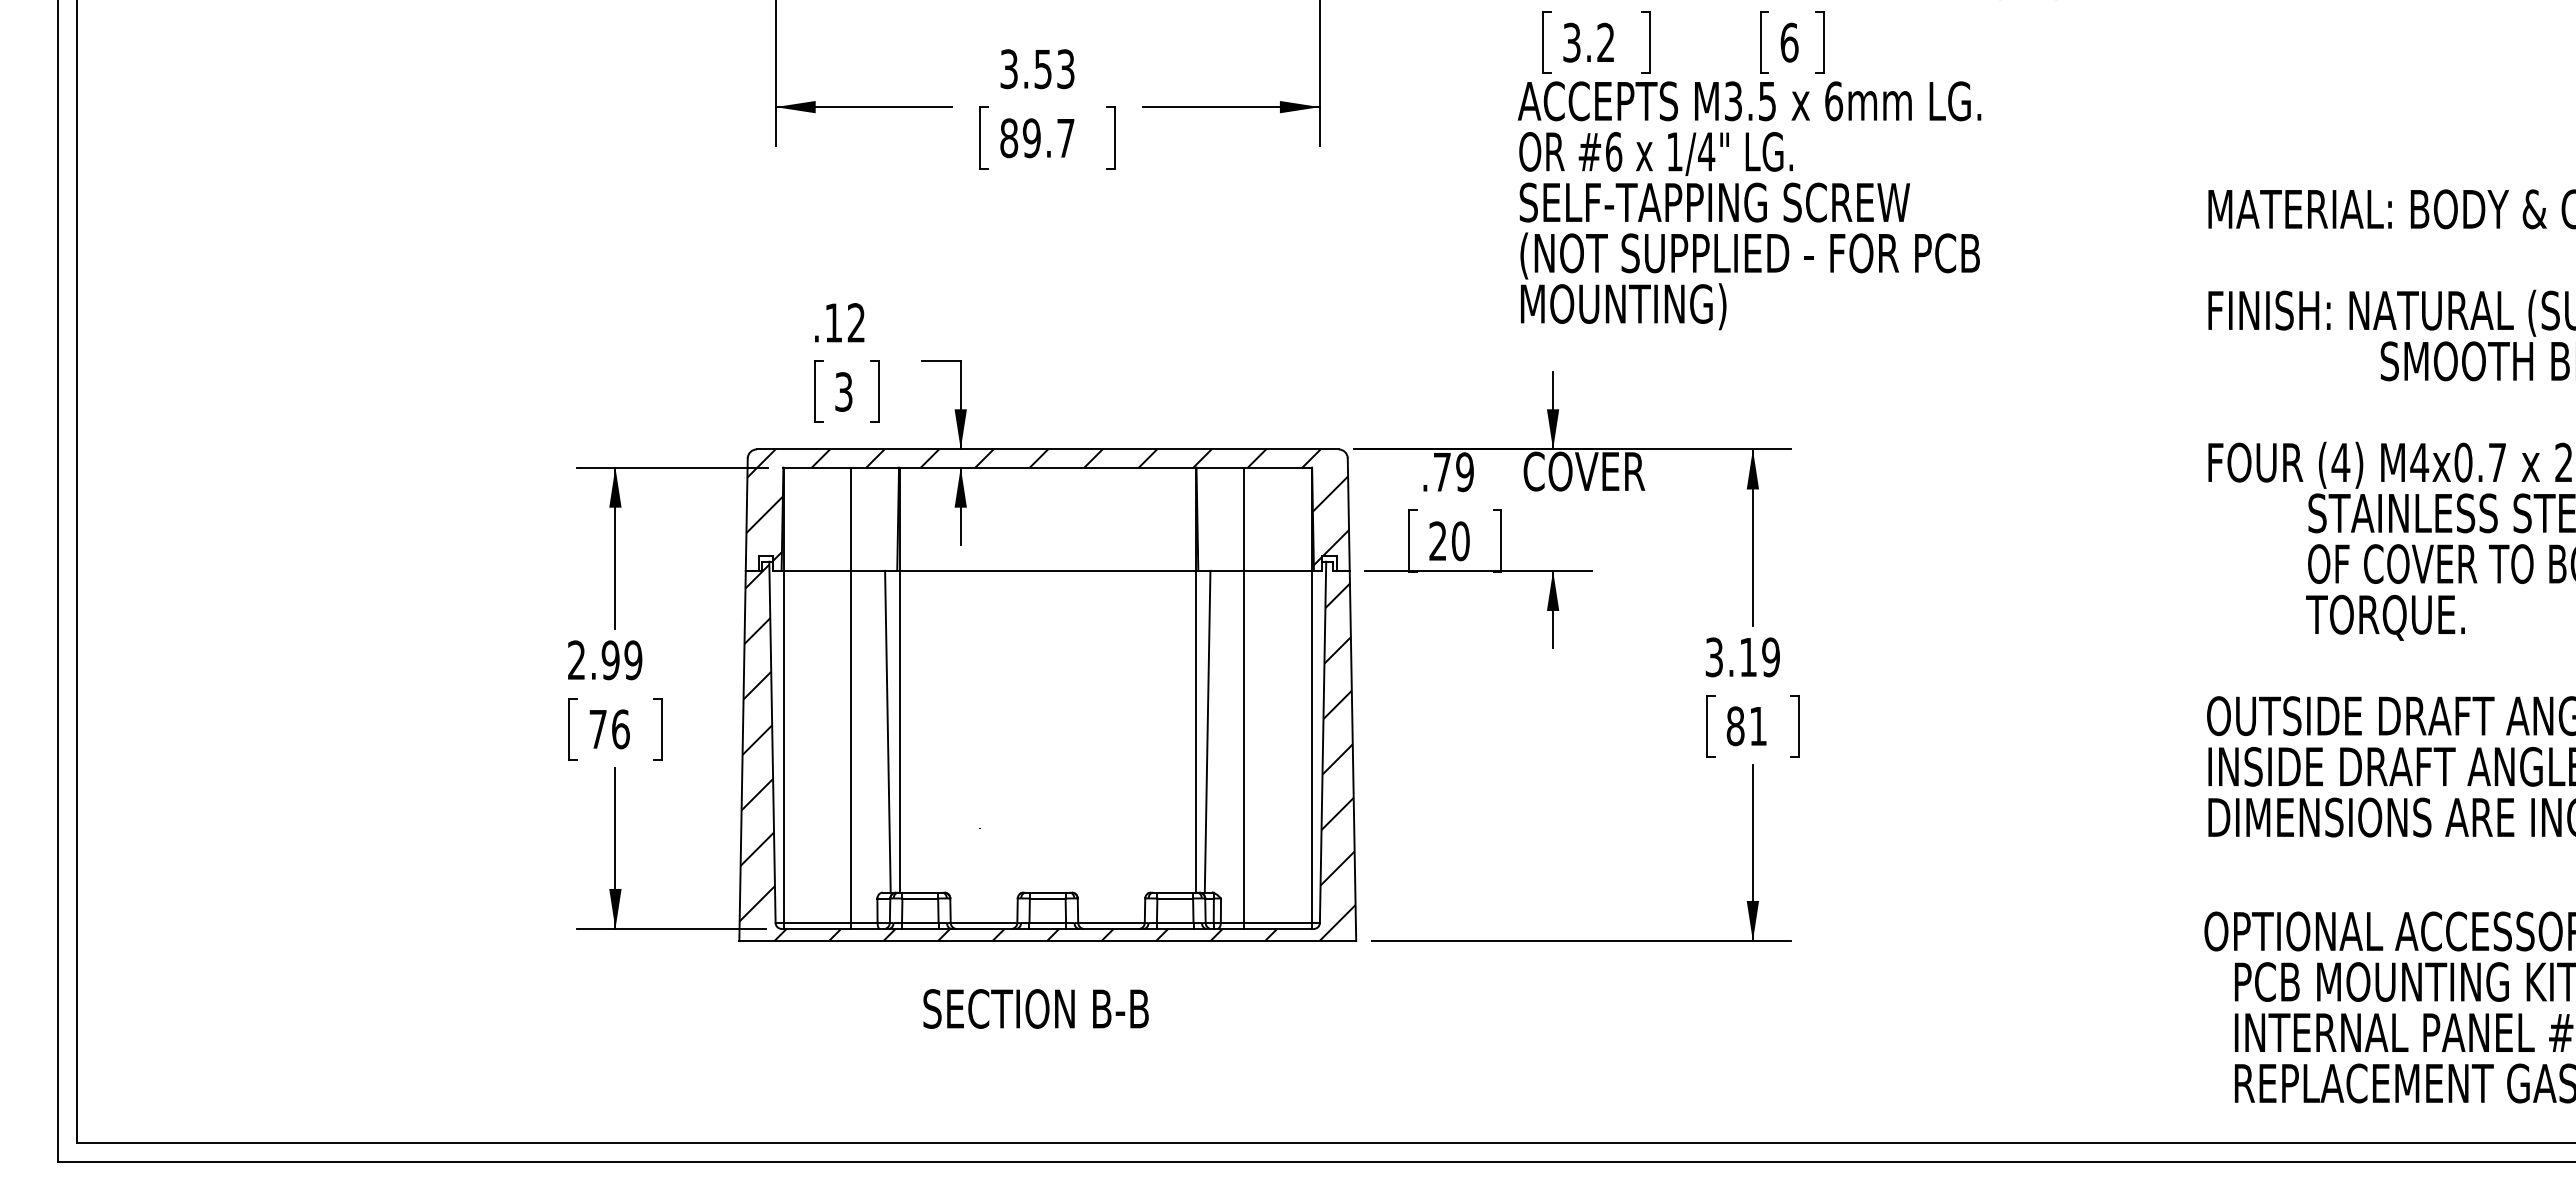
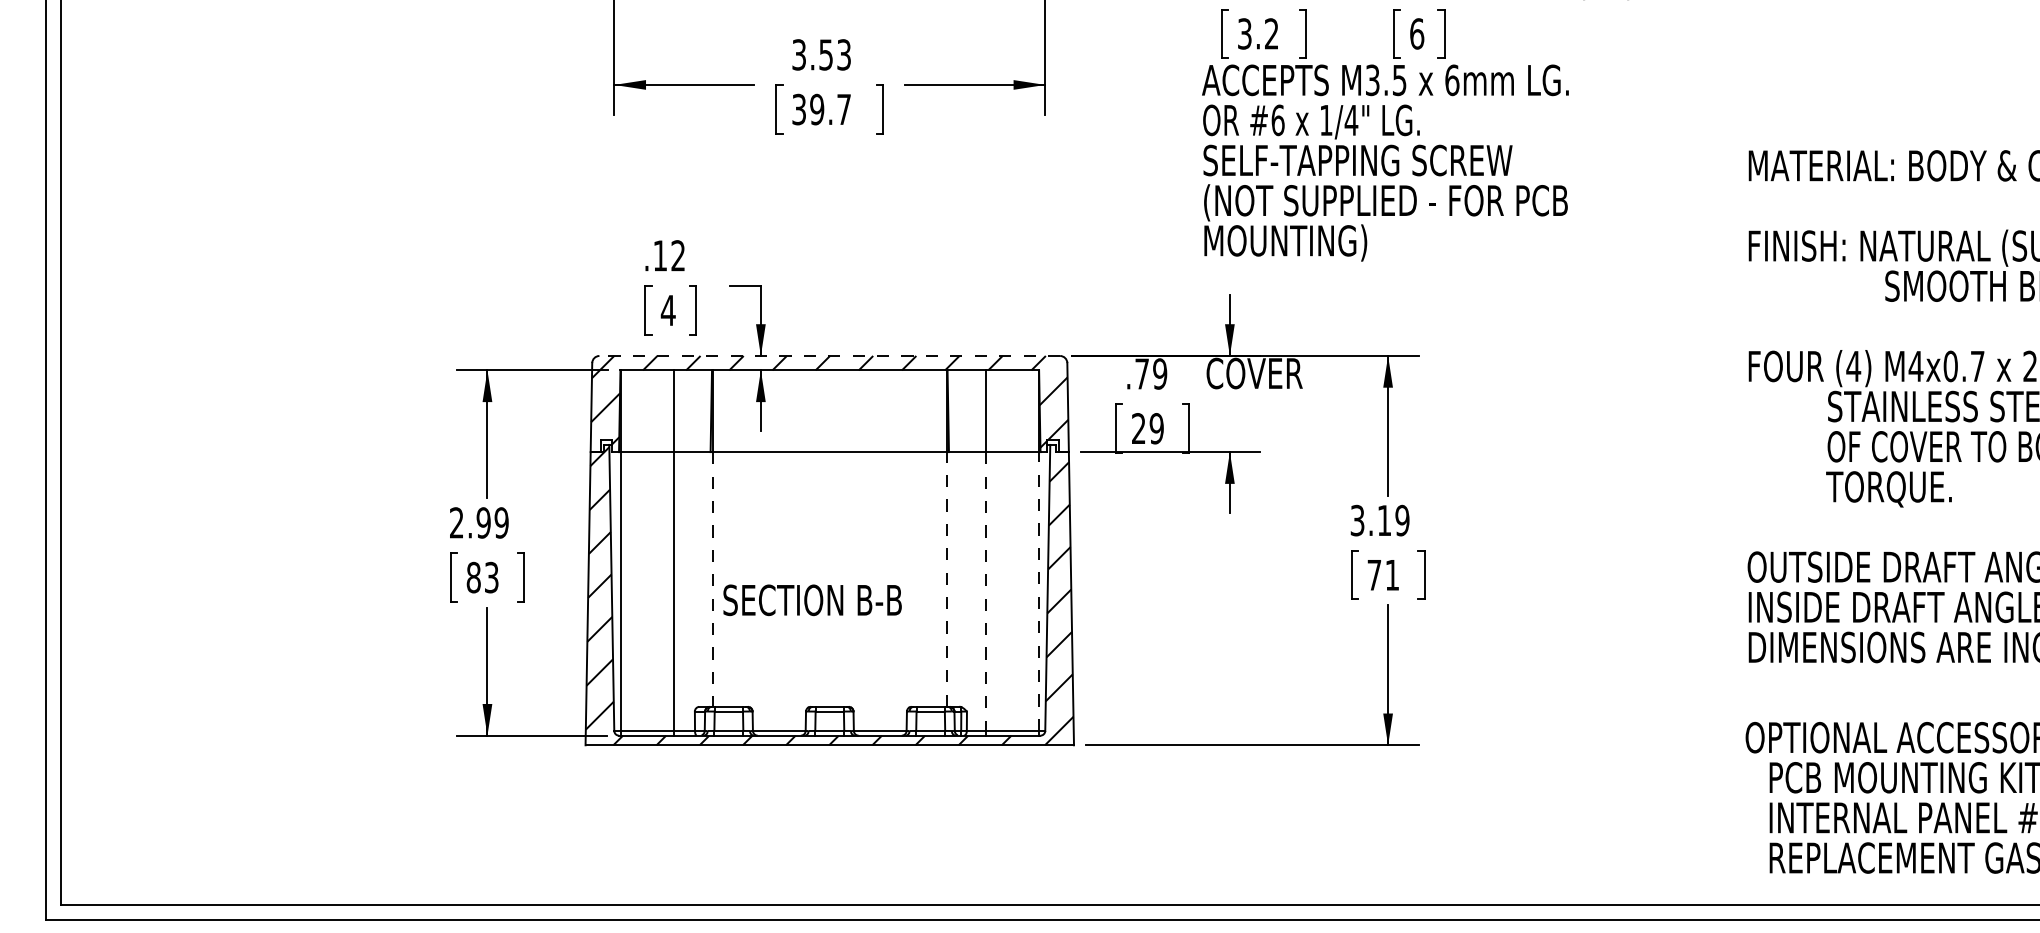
text: (1009, 138) -> (799, 109), 89.7 -> 39.7
text: (843, 391) -> (668, 310), 3 -> 4
line: (1047, 449) -> (829, 356), solid -> dashed
text: (1460, 541) -> (1156, 428), 20 -> 29
text: (1735, 726) -> (1374, 575), 81 -> 71
text: (609, 729) -> (482, 577), 76 -> 83
line: (887, 731) -> (702, 579), removed
line: (899, 731) -> (712, 579), solid -> dashed
line: (1195, 731) -> (946, 579), solid -> dashed
line: (1207, 731) -> (956, 579), removed
line: (1311, 746) -> (1038, 591), solid -> dashed
line: (1244, 747) -> (985, 592), solid -> dashed
text: (1035, 1008) -> (812, 599), moved

